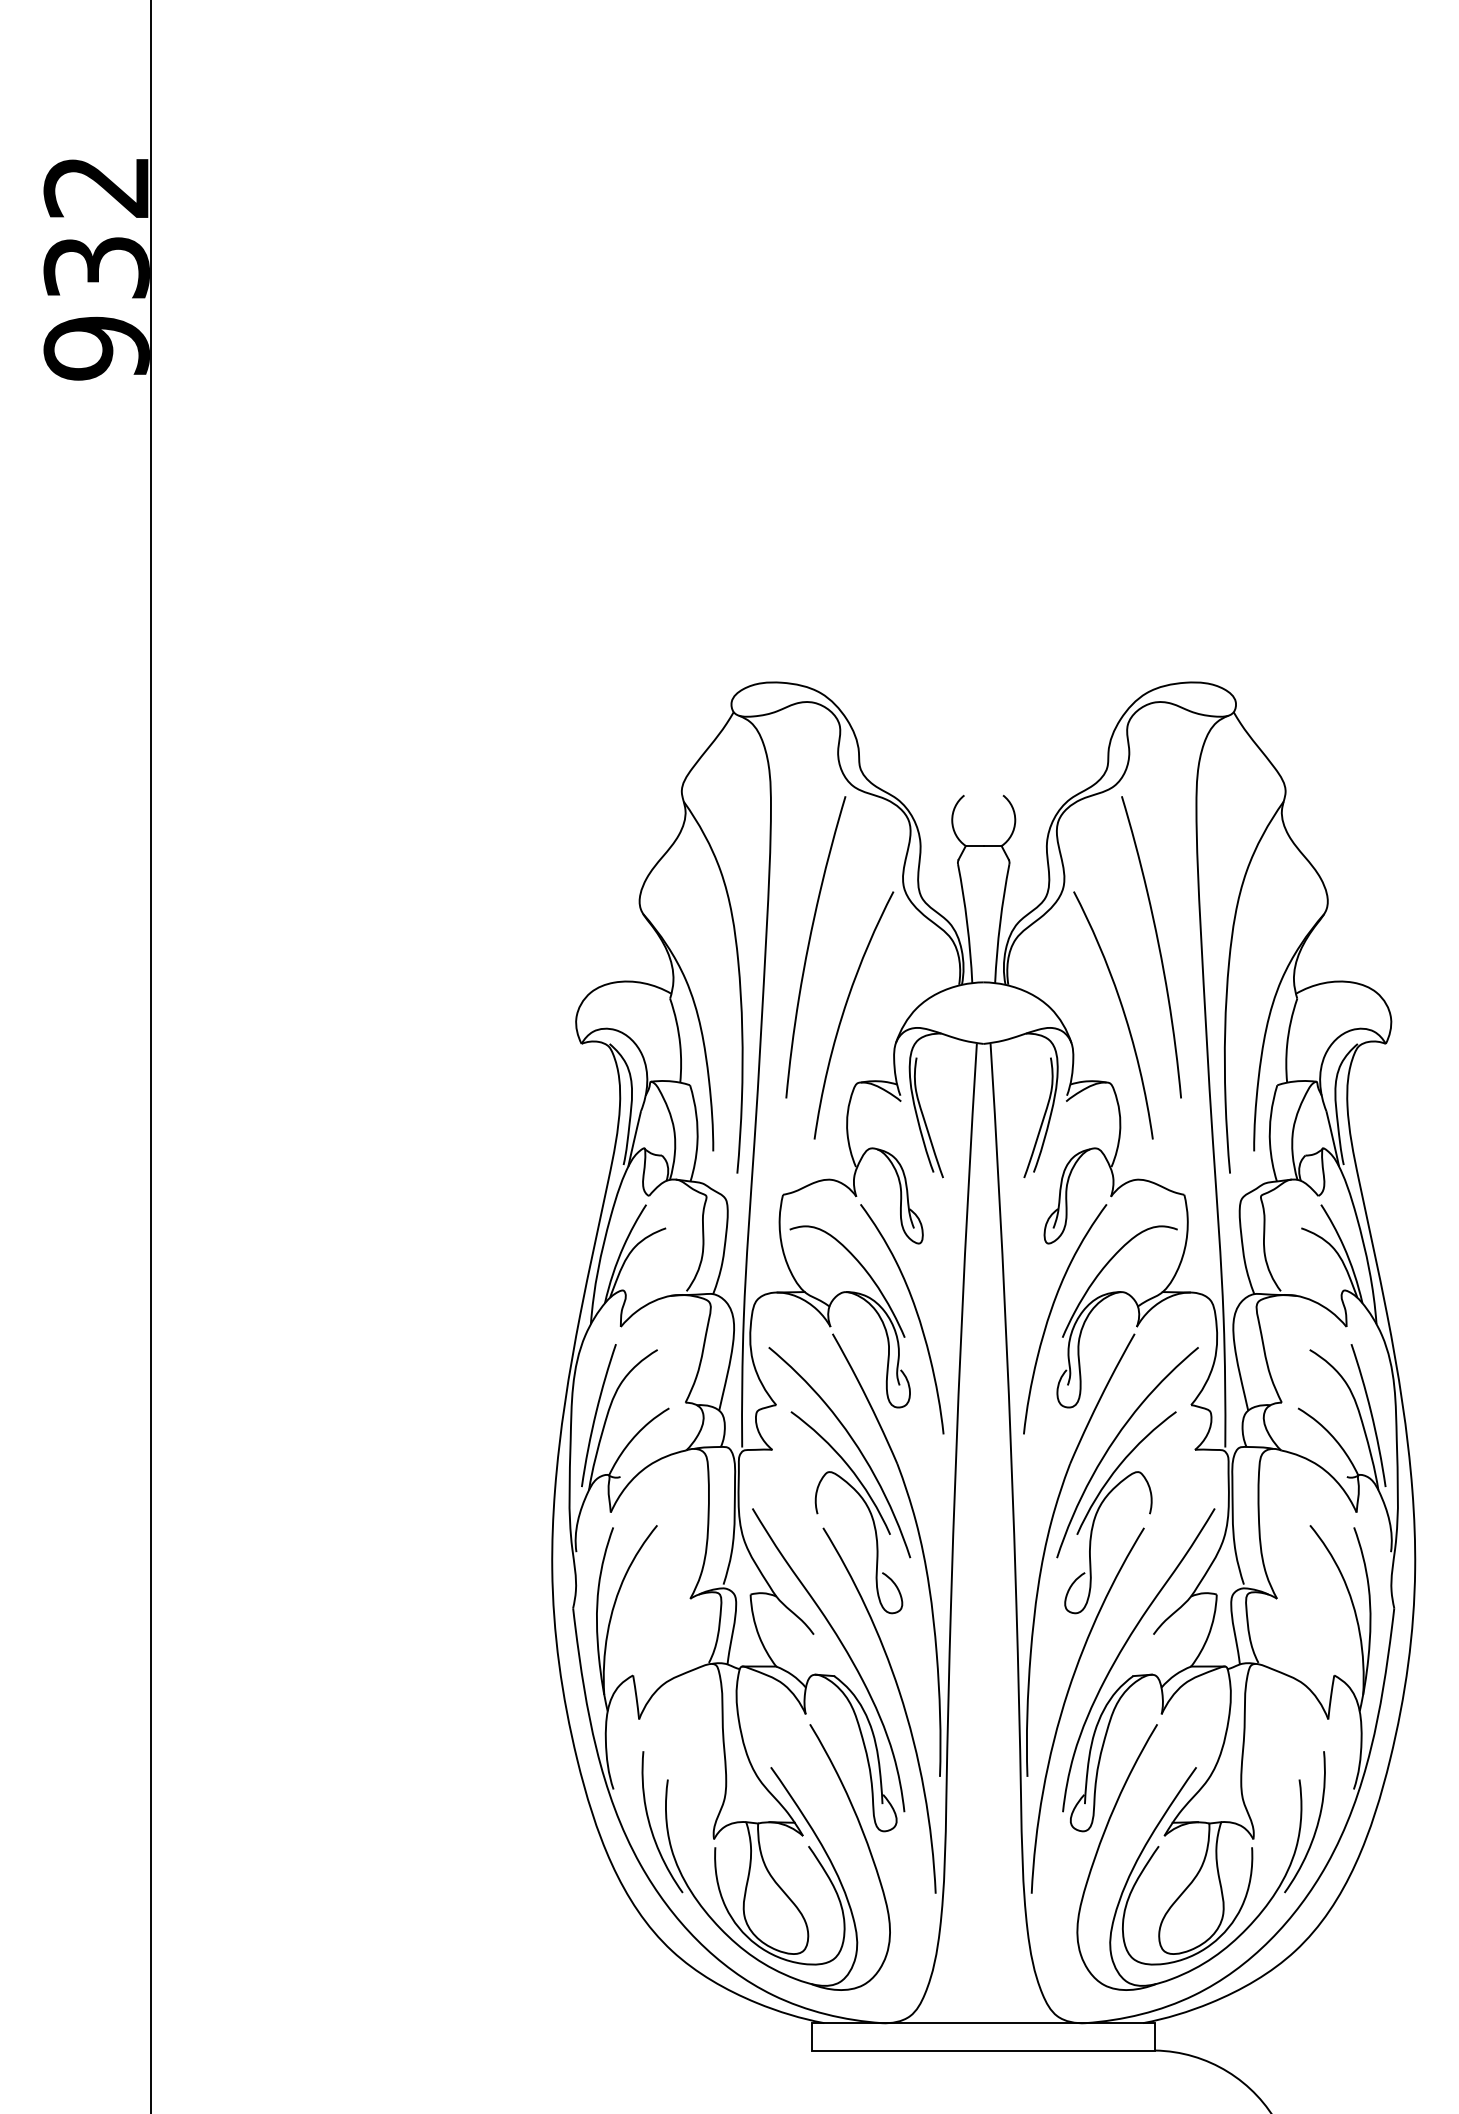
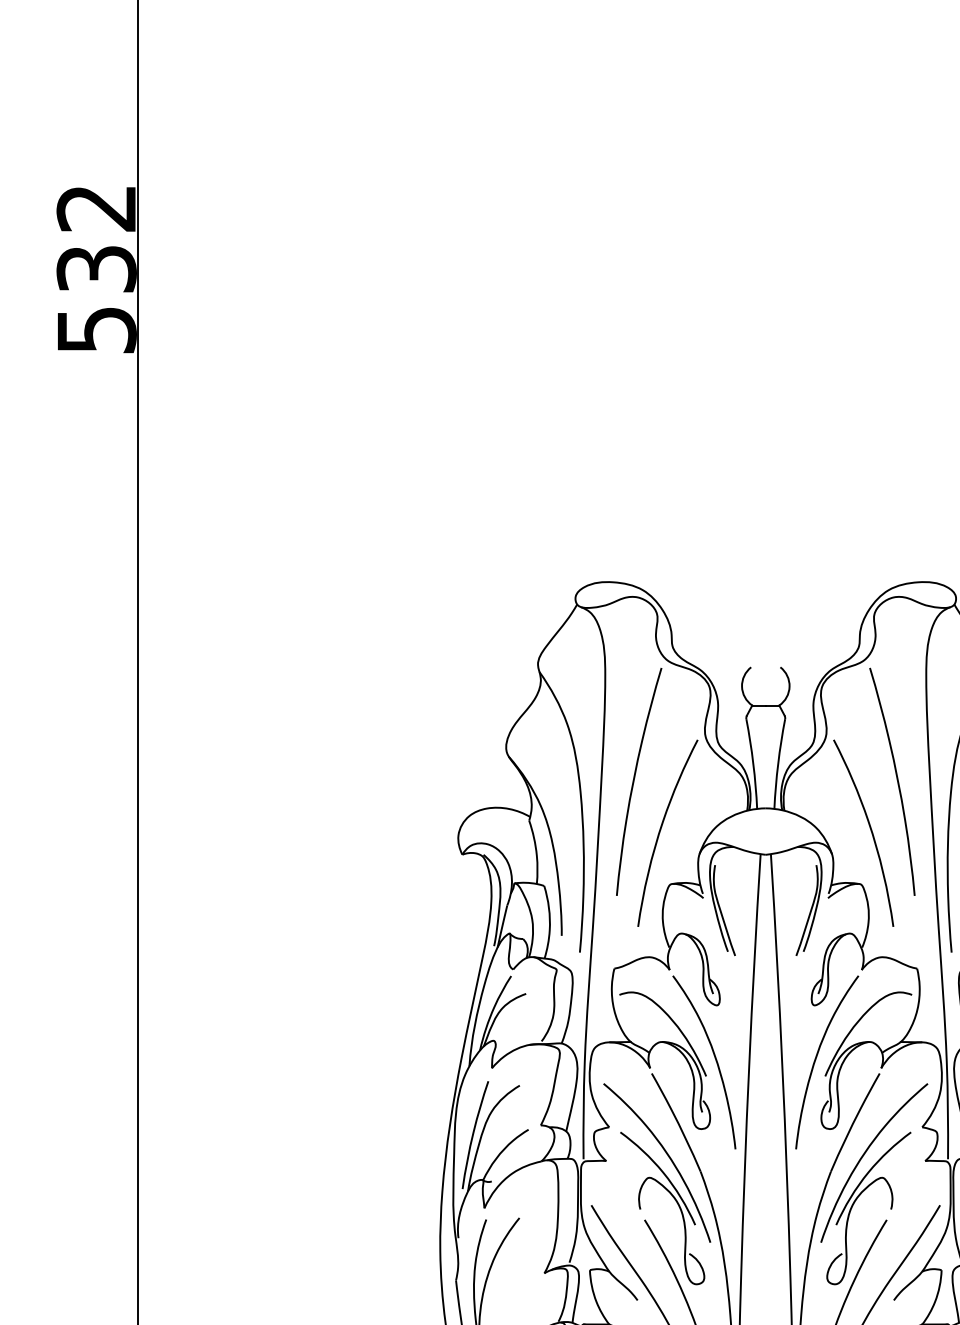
text: (96, 348) -> (96, 330), 932 -> 532

